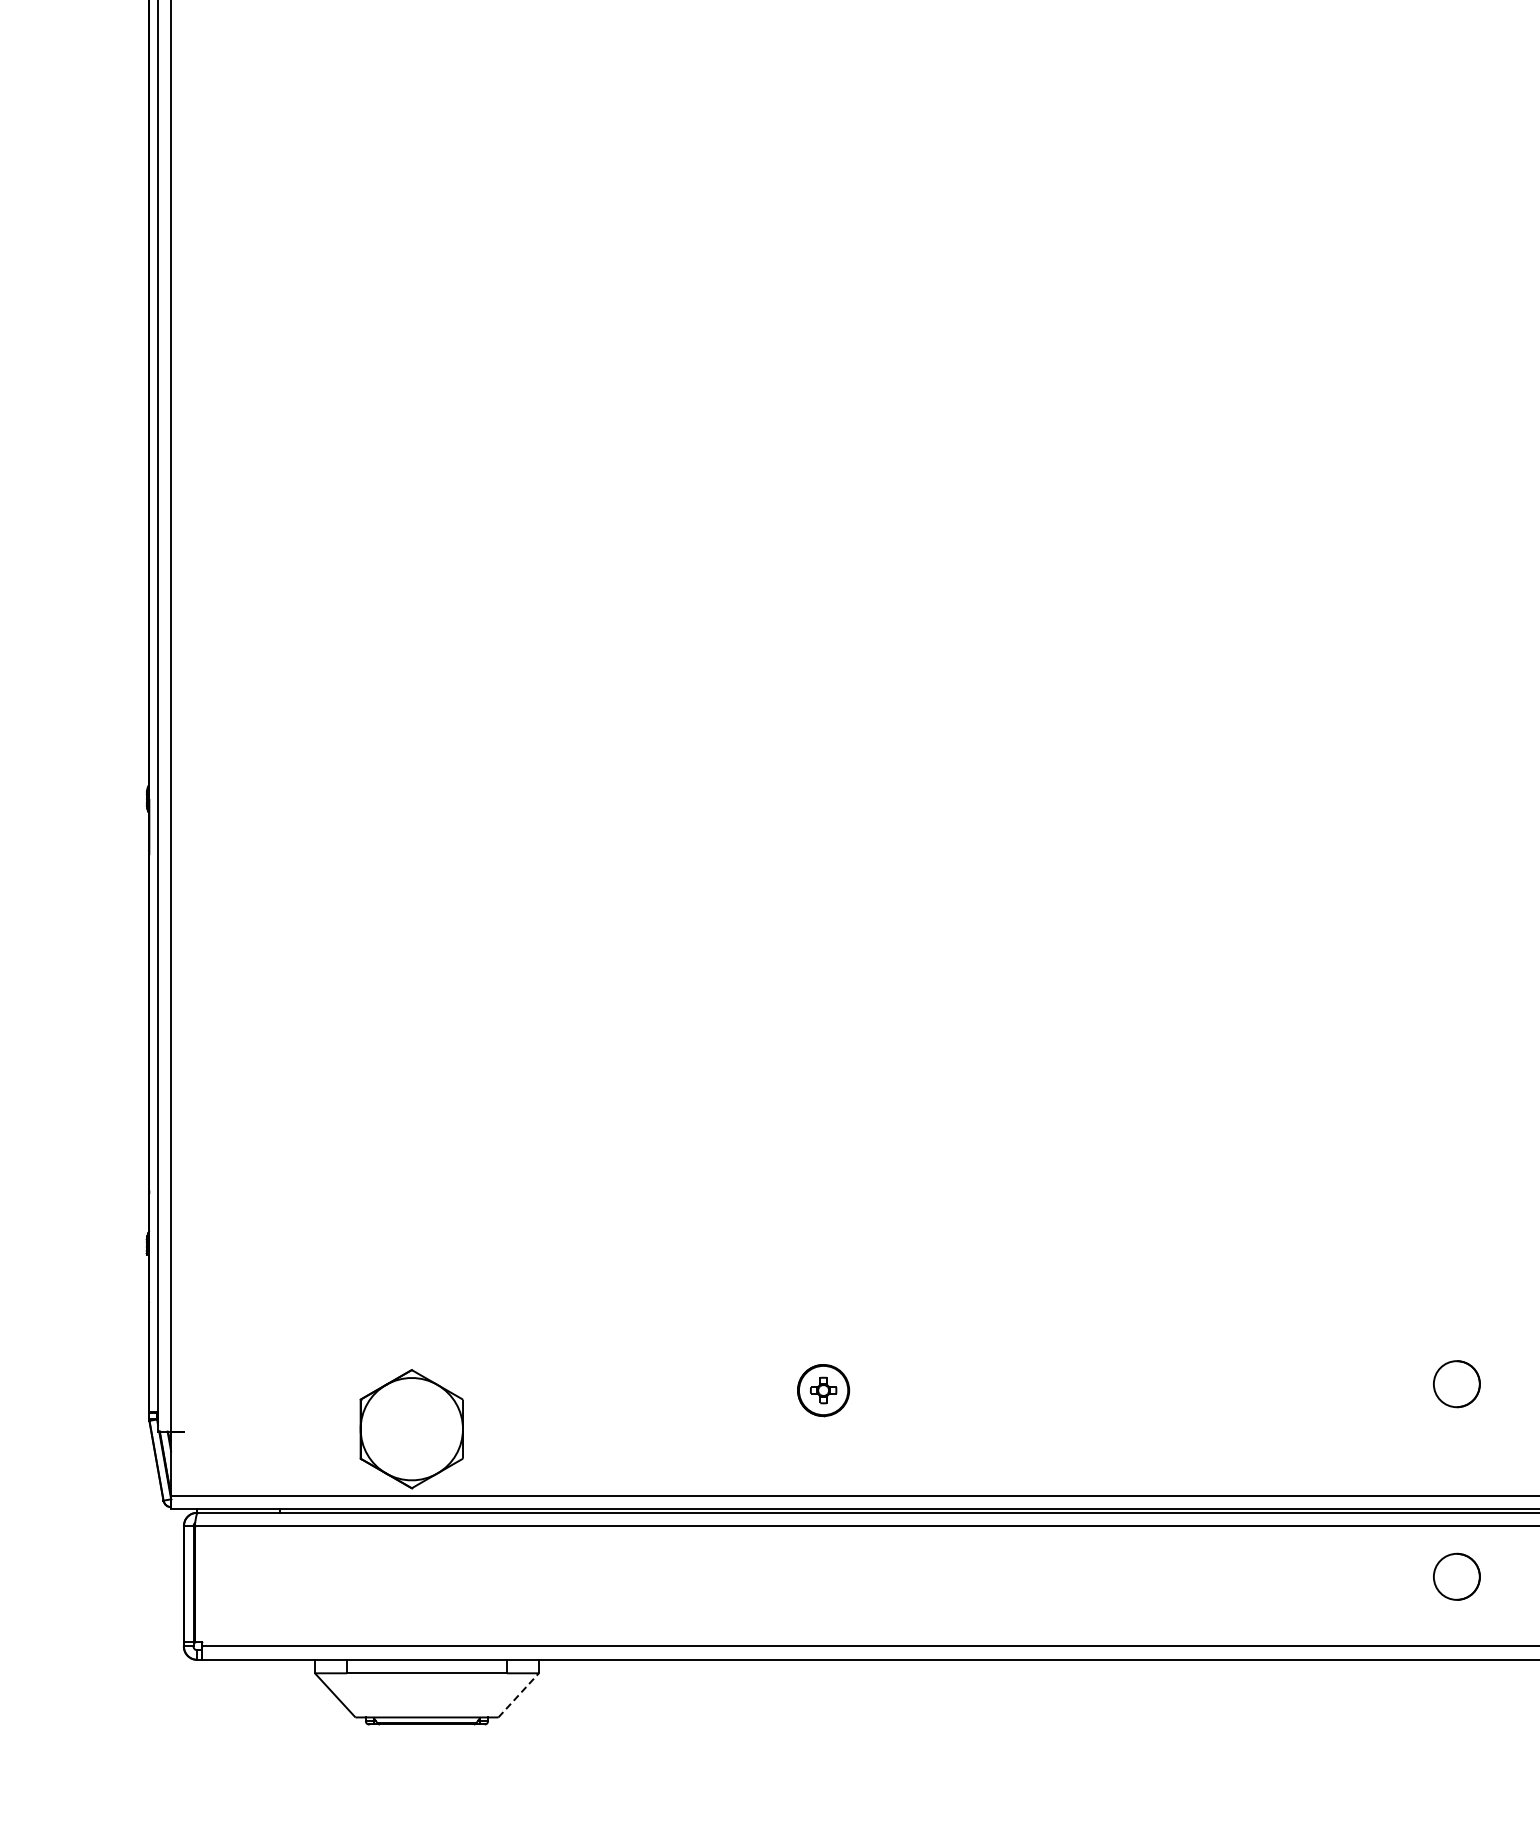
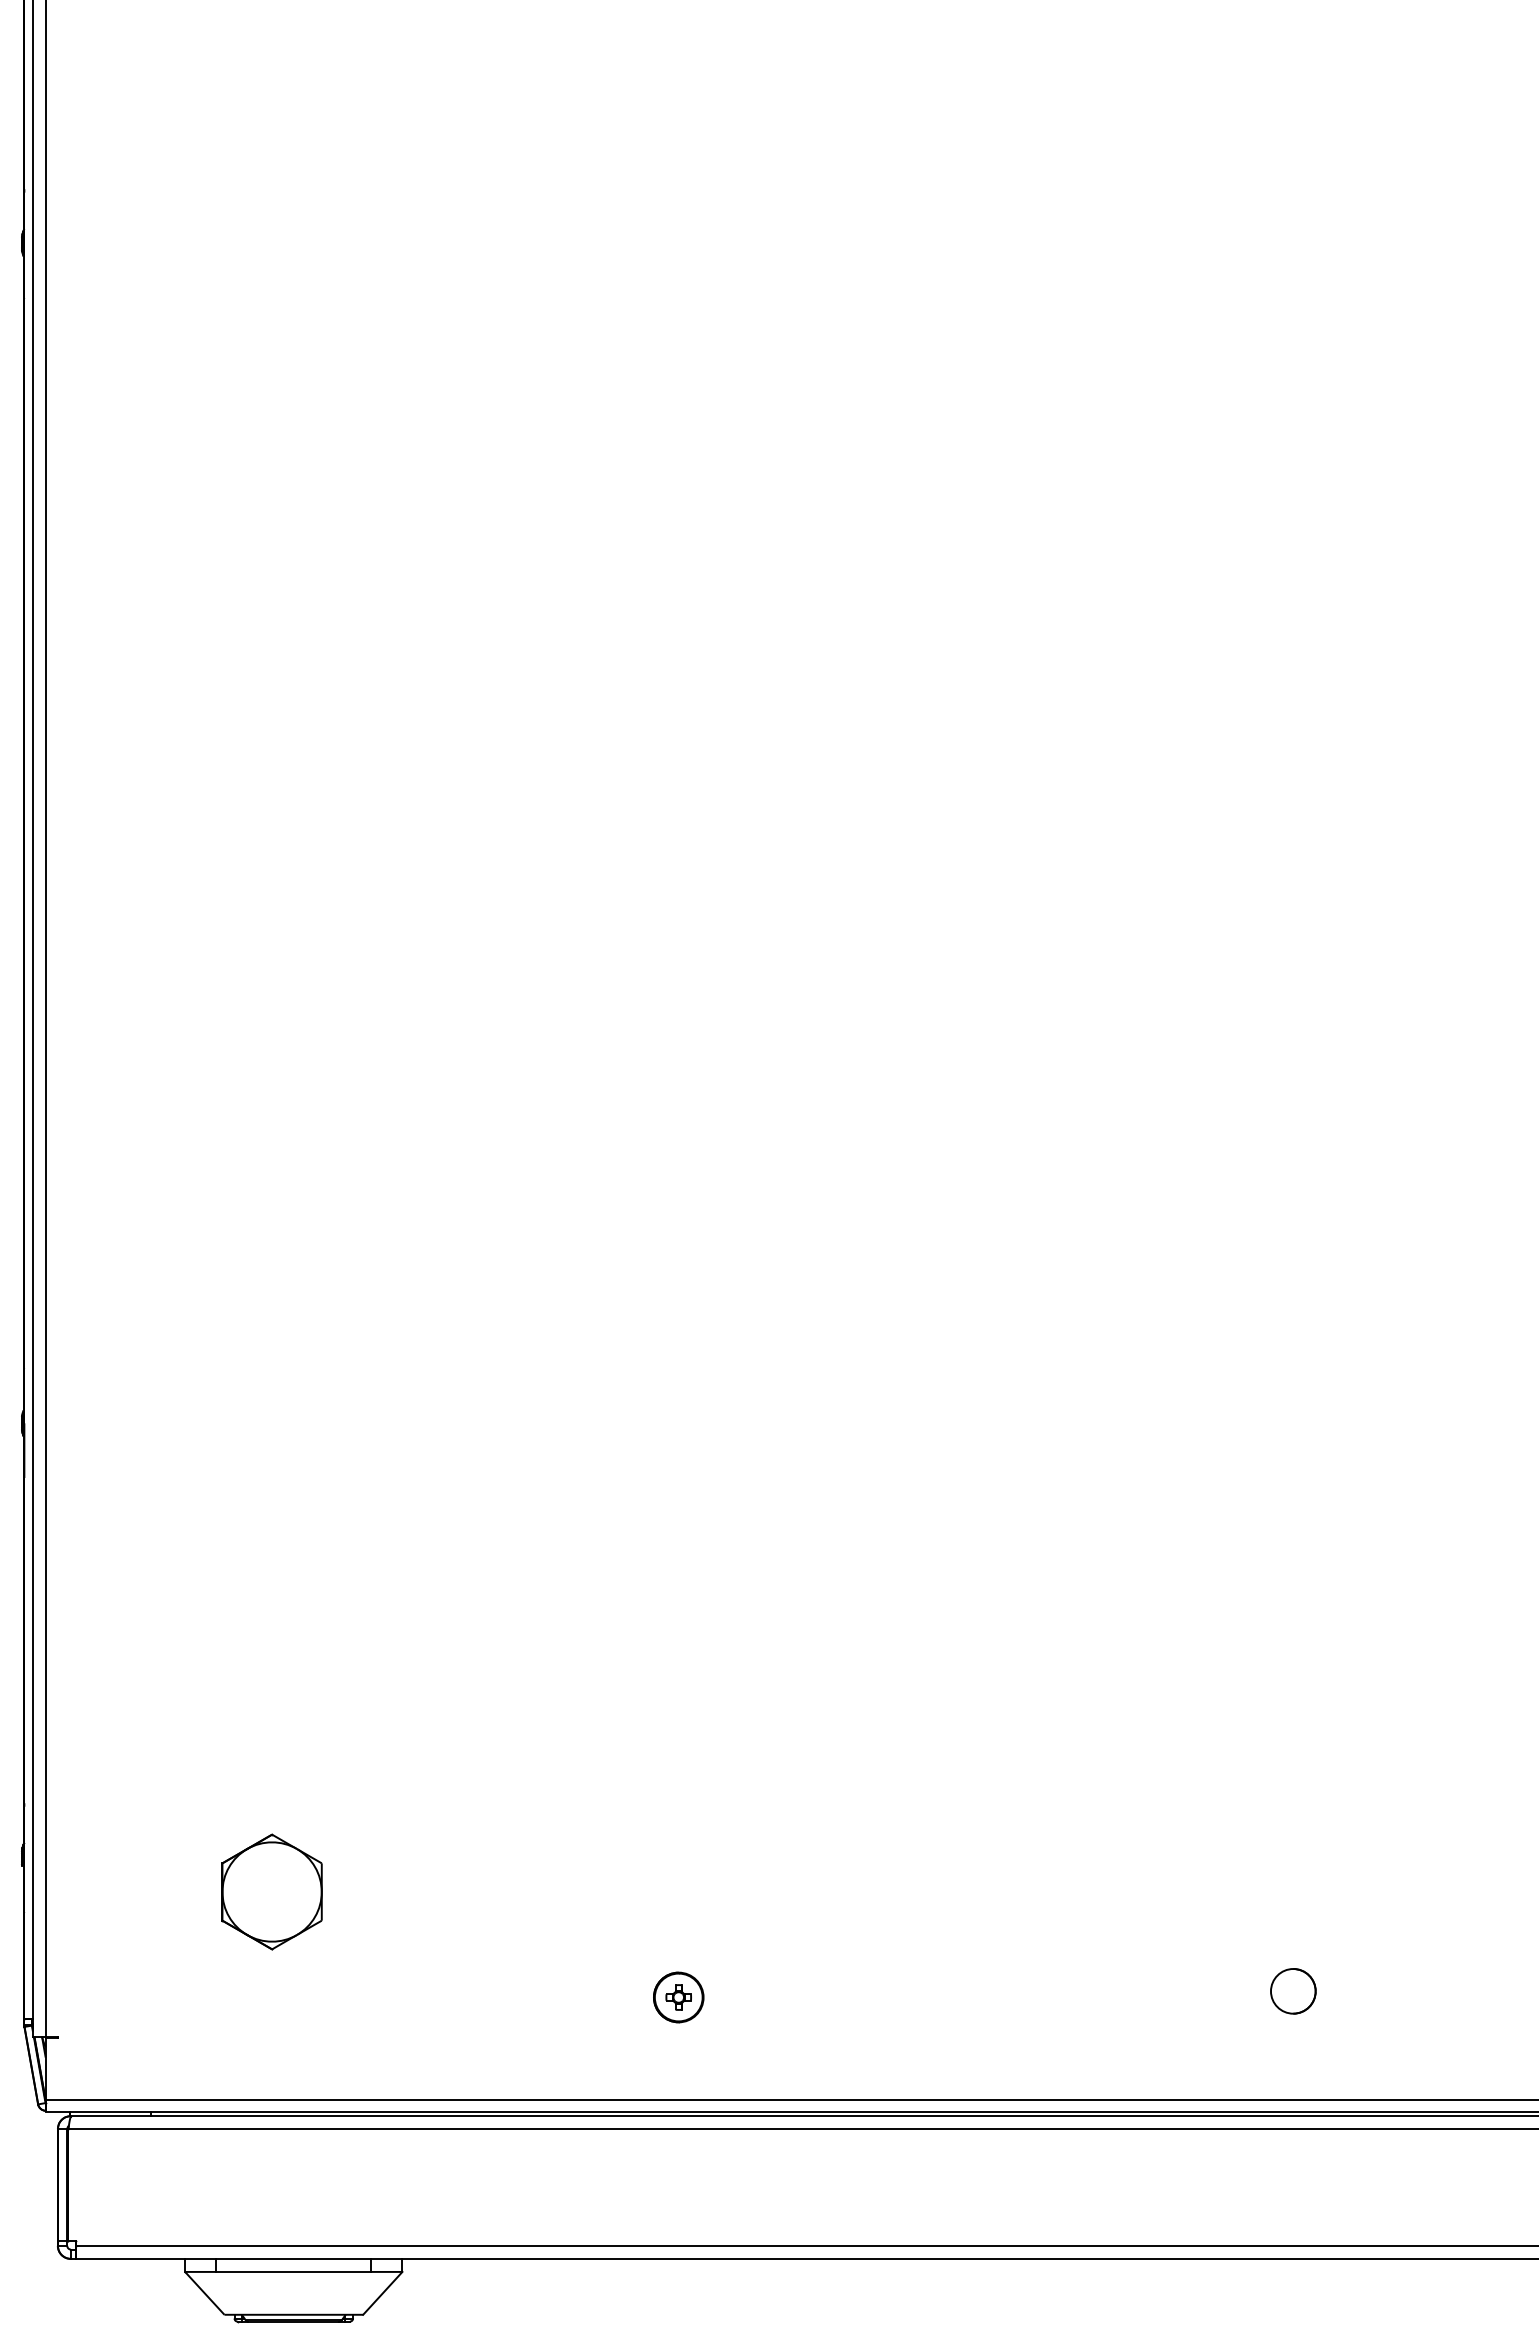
part: (411, 1428) -> (271, 1891), moved
circle: (1457, 1577) -> (1293, 2178), removed
line: (519, 1695) -> (383, 2293), dashed -> solid

